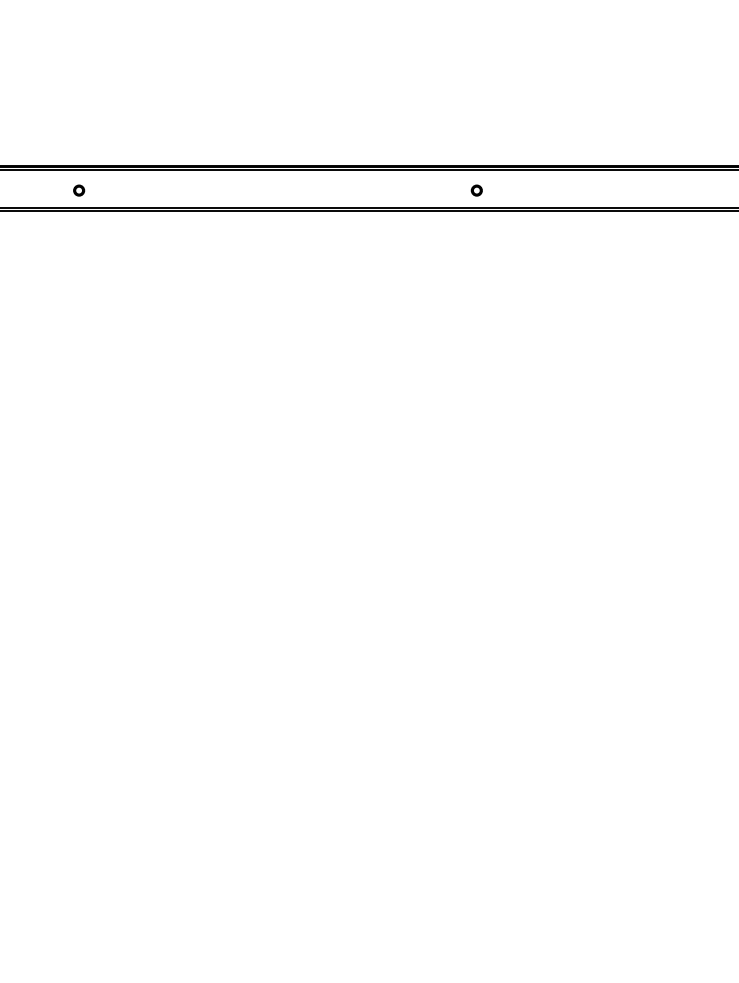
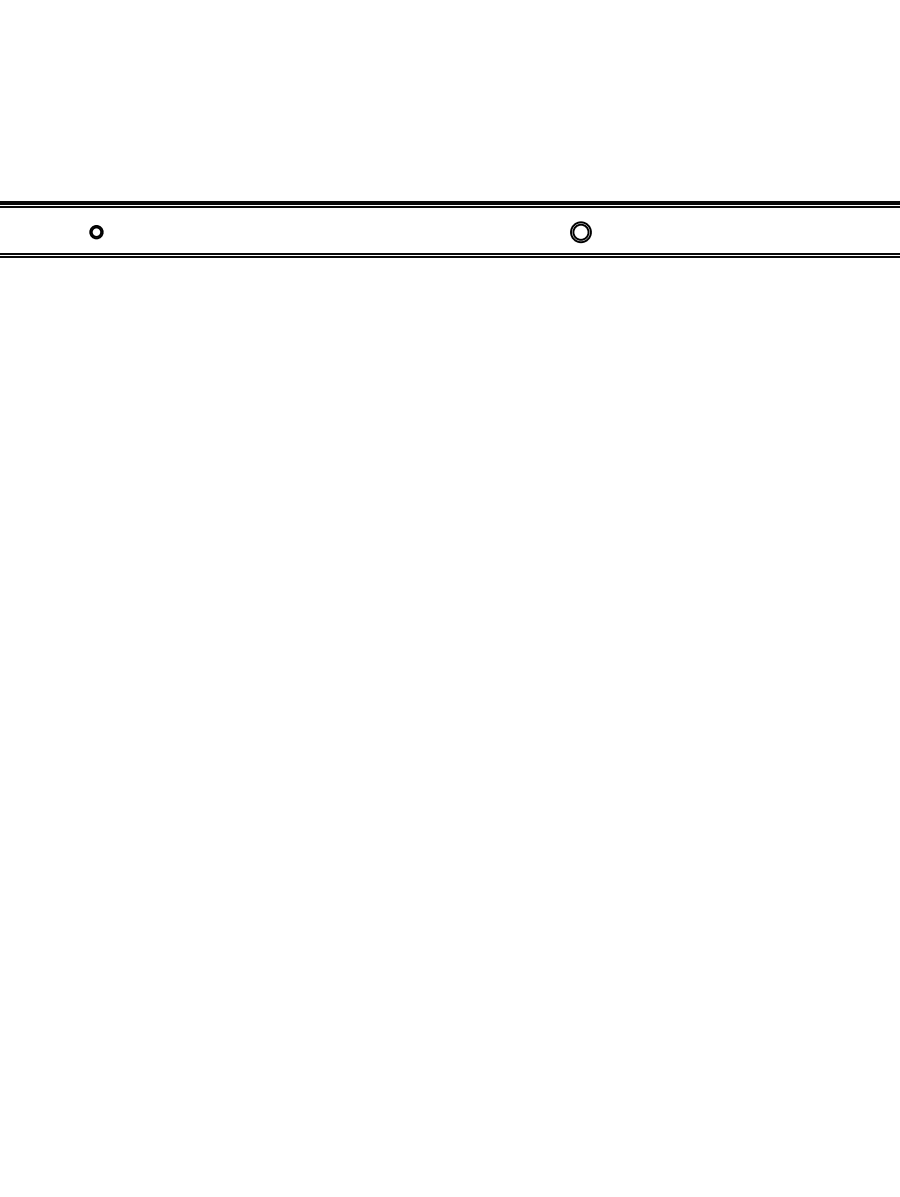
part: (476, 190) -> (580, 232), size x1.6

